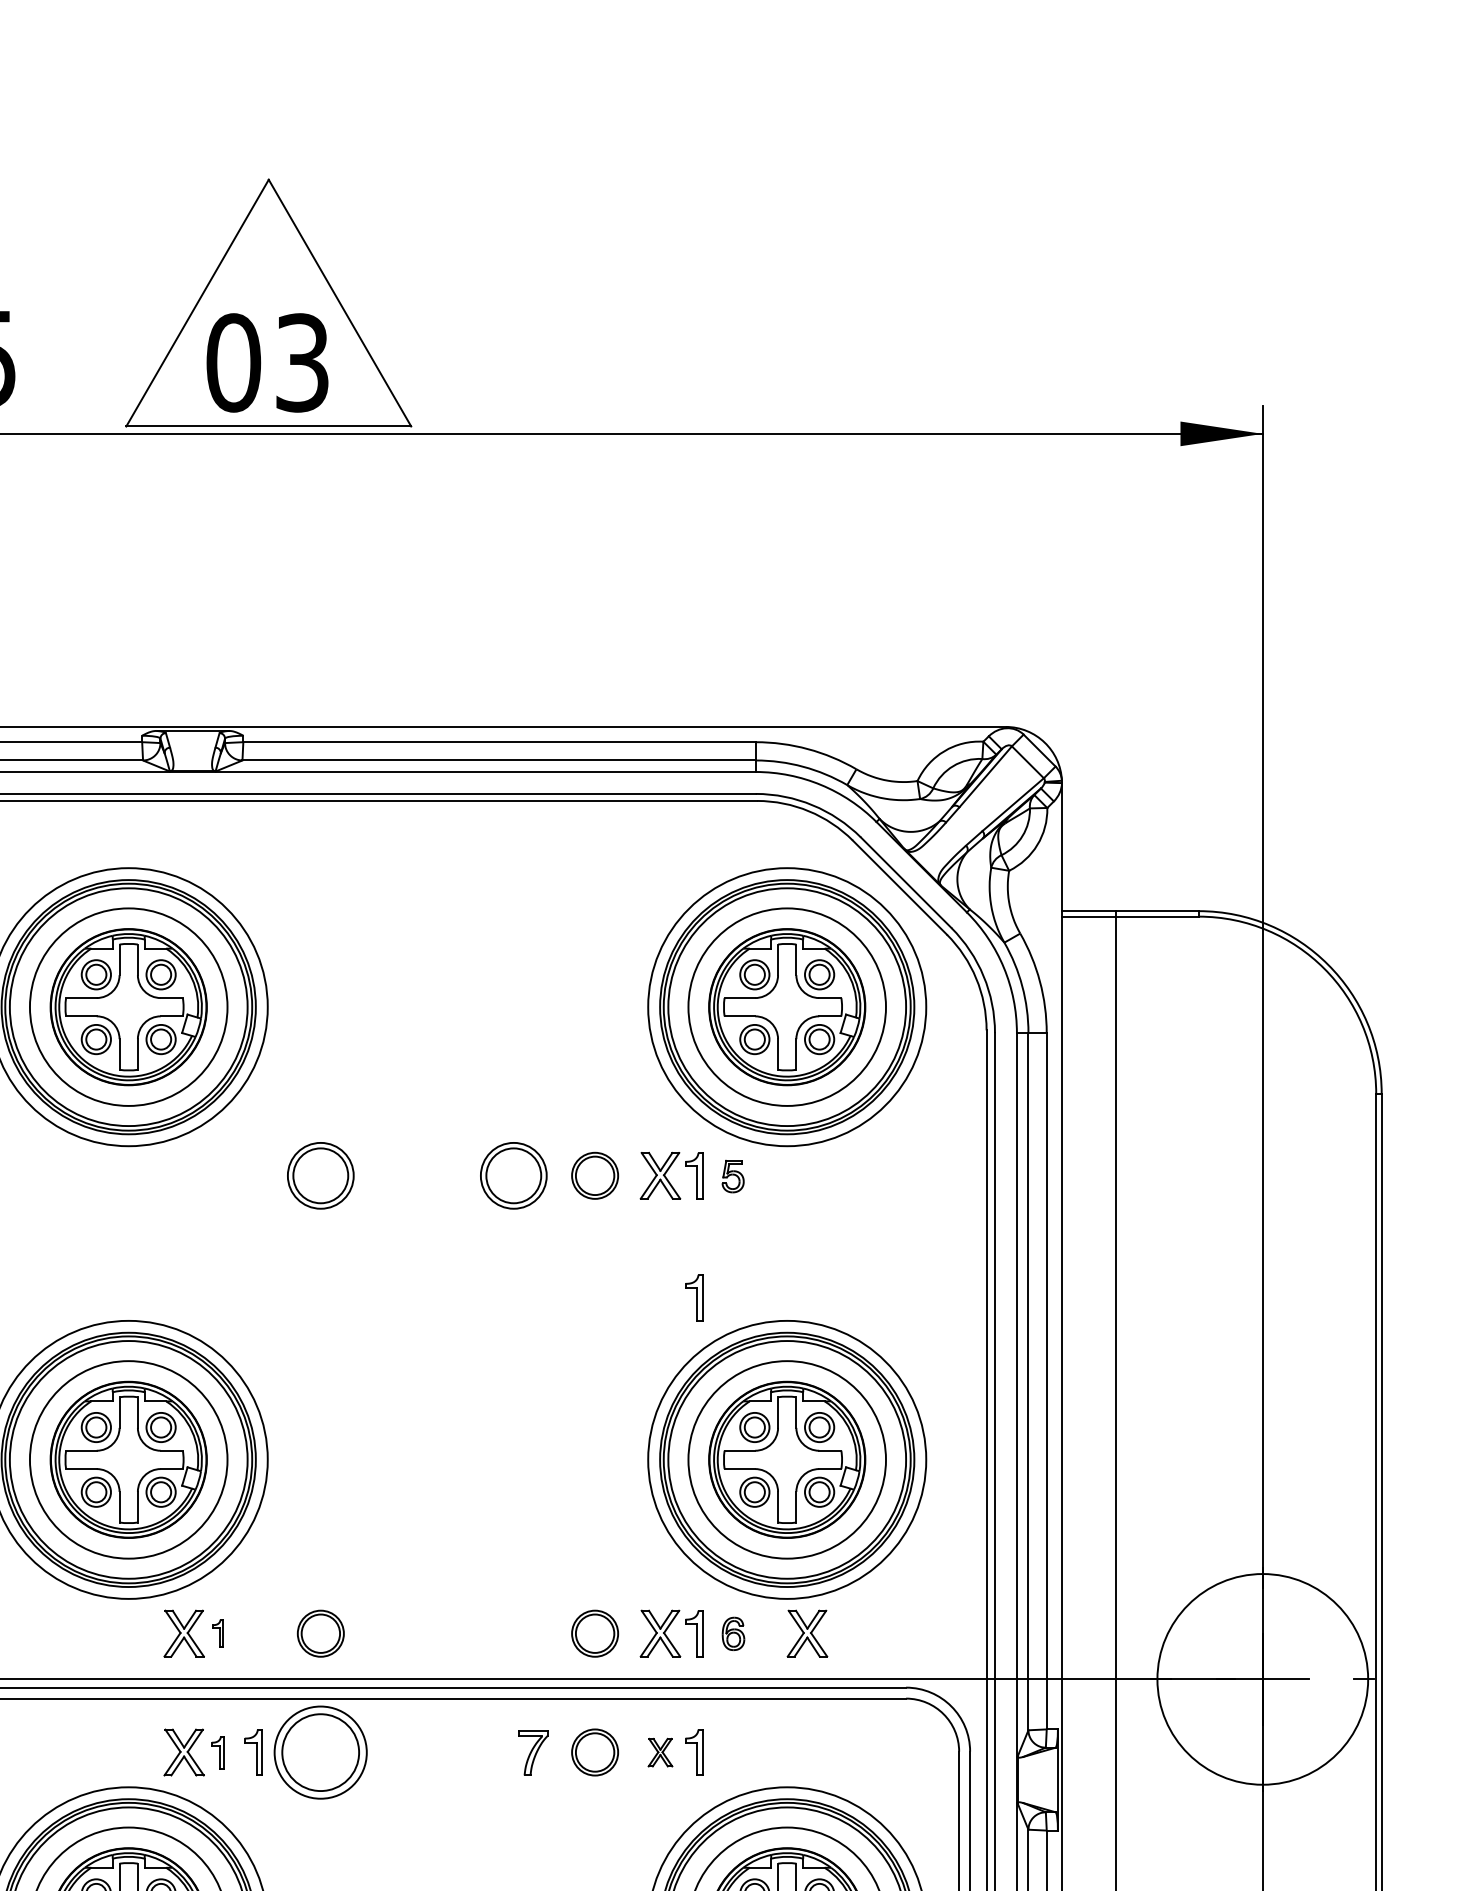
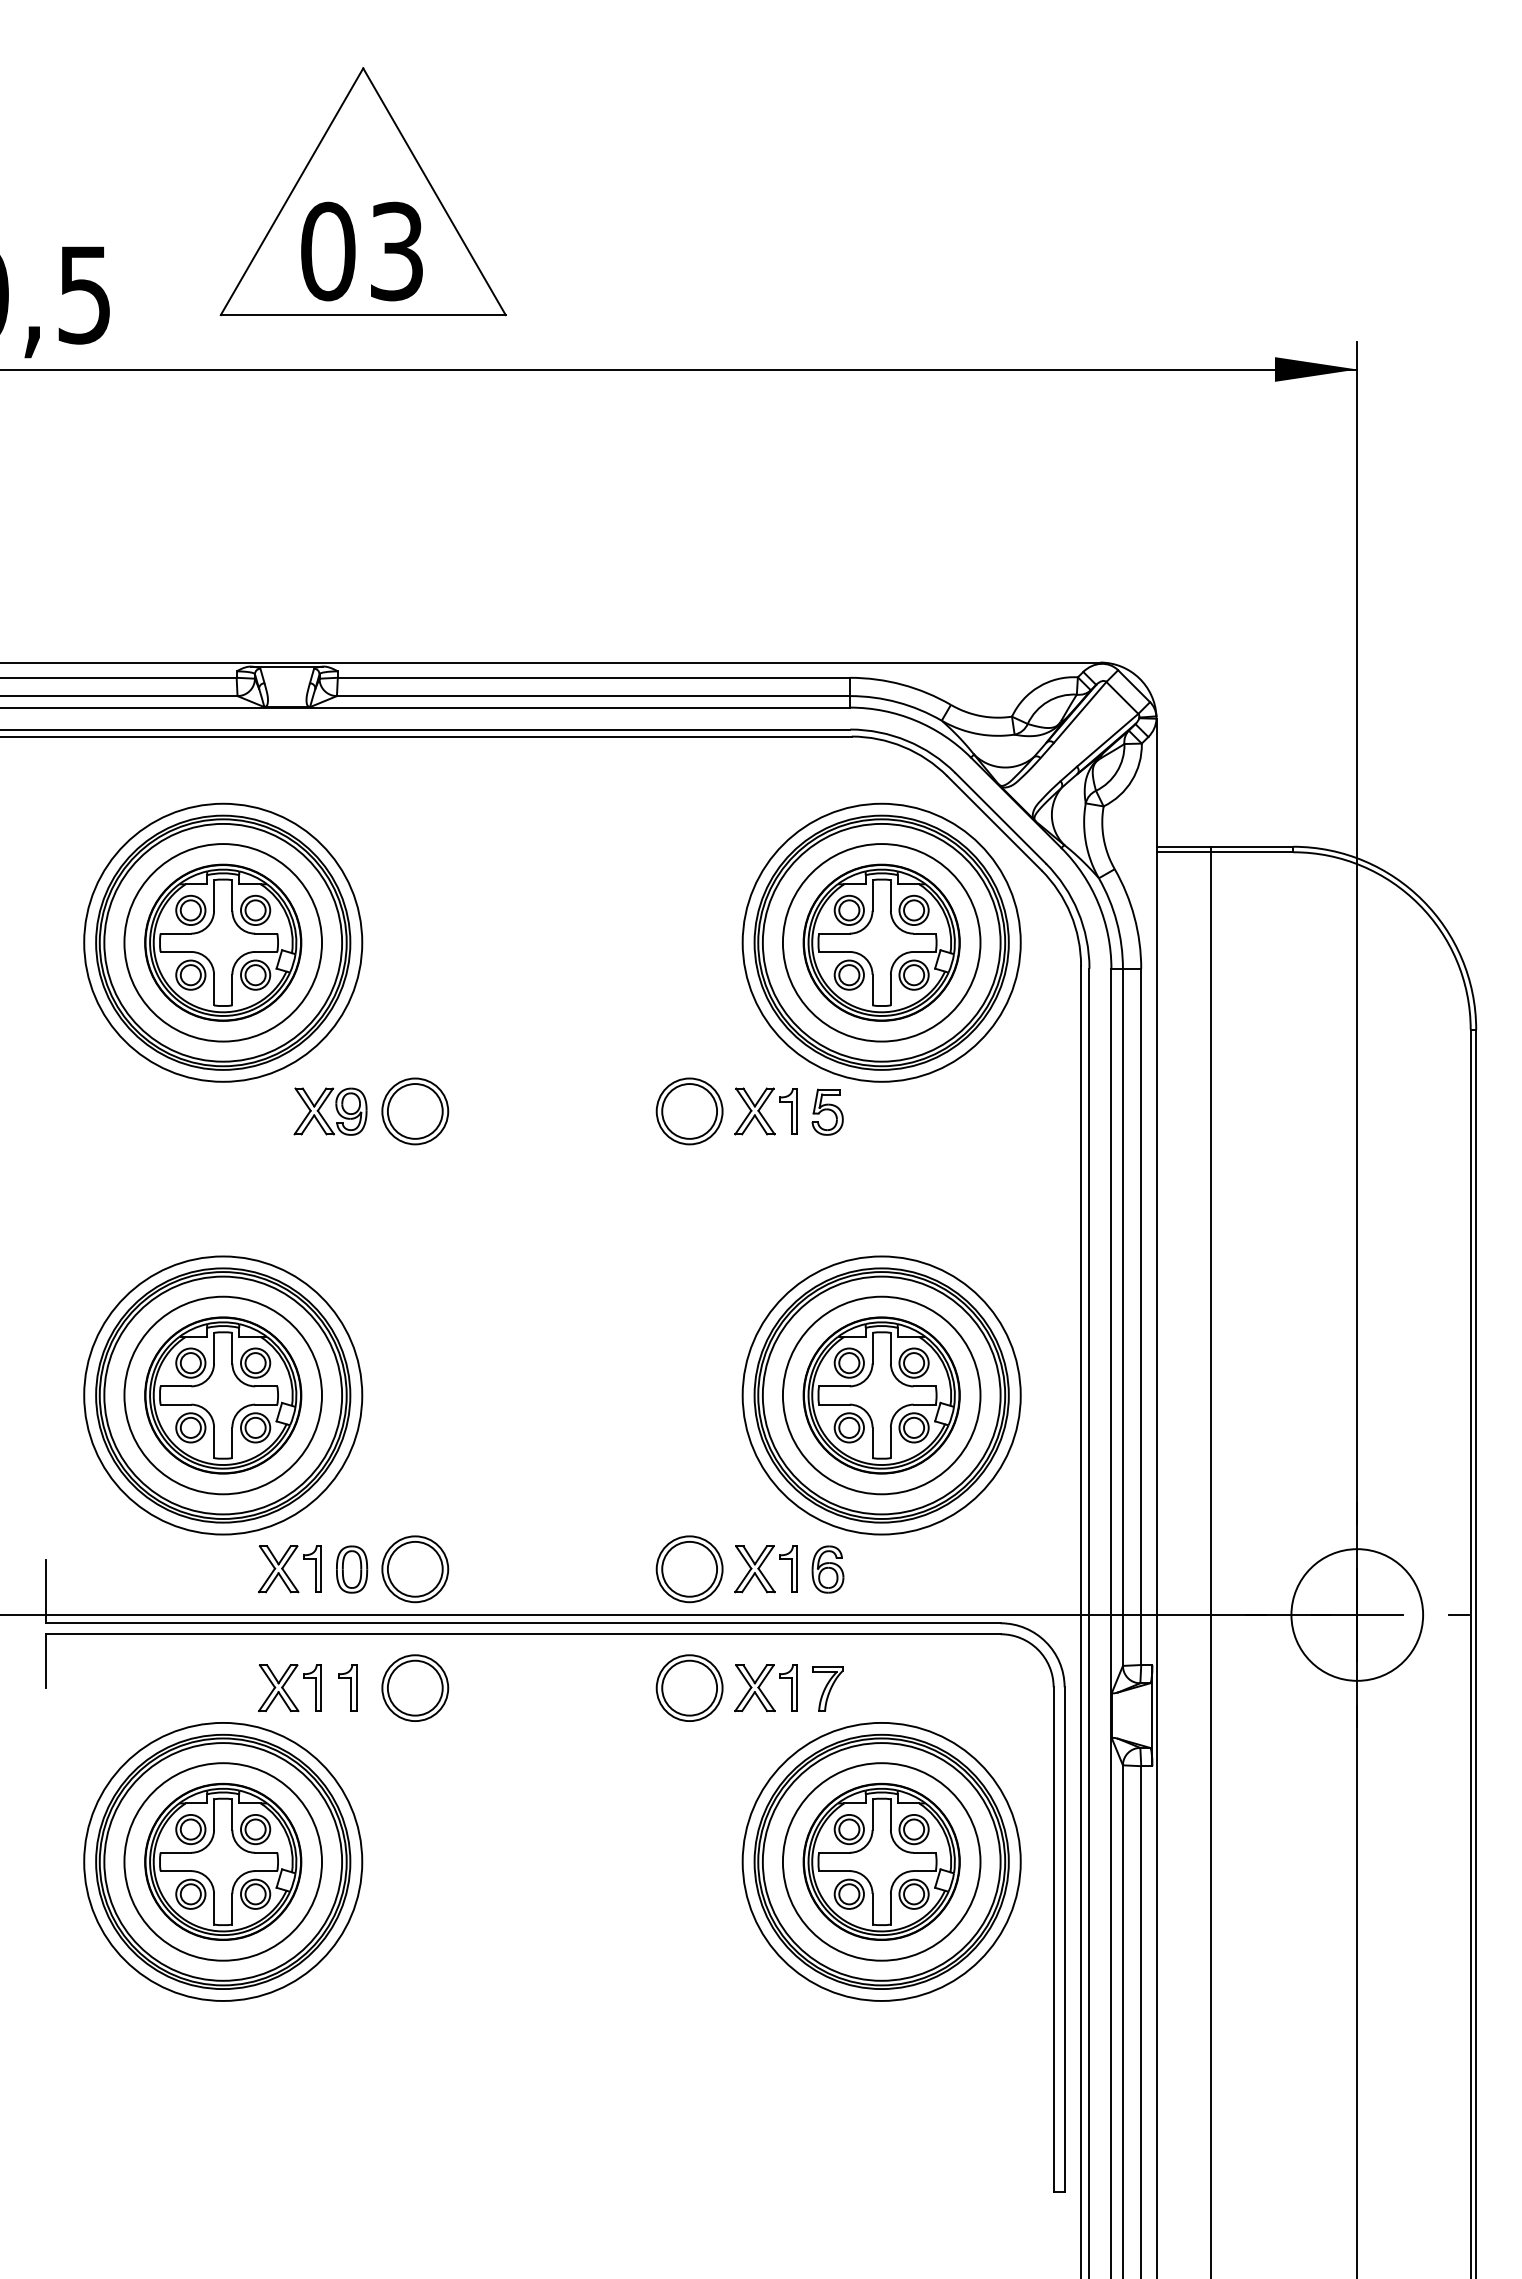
part: (268, 302) -> (362, 191), moved
part: (236, 1175) -> (330, 1111), added
part: (514, 1175) -> (608, 1111), removed
part: (595, 1175) -> (689, 1111), size x1.43
part: (733, 1175) -> (827, 1111), size x1.43
part: (694, 1297) -> (788, 1233), removed
part: (218, 1632) -> (312, 1568), size x1.67
part: (258, 1633) -> (352, 1569), added
part: (321, 1633) -> (415, 1569), size x1.43
part: (595, 1633) -> (689, 1569), size x1.43
part: (733, 1633) -> (827, 1569), size x1.43
part: (807, 1633) -> (901, 1569), removed
circle: (1263, 1678) -> (1357, 1614), size x0.62
part: (218, 1751) -> (312, 1687), size x1.43
part: (321, 1751) -> (415, 1687), size x0.71
part: (595, 1751) -> (689, 1687), size x1.43
part: (533, 1752) -> (827, 1688), moved
part: (660, 1752) -> (754, 1688), size x1.67

